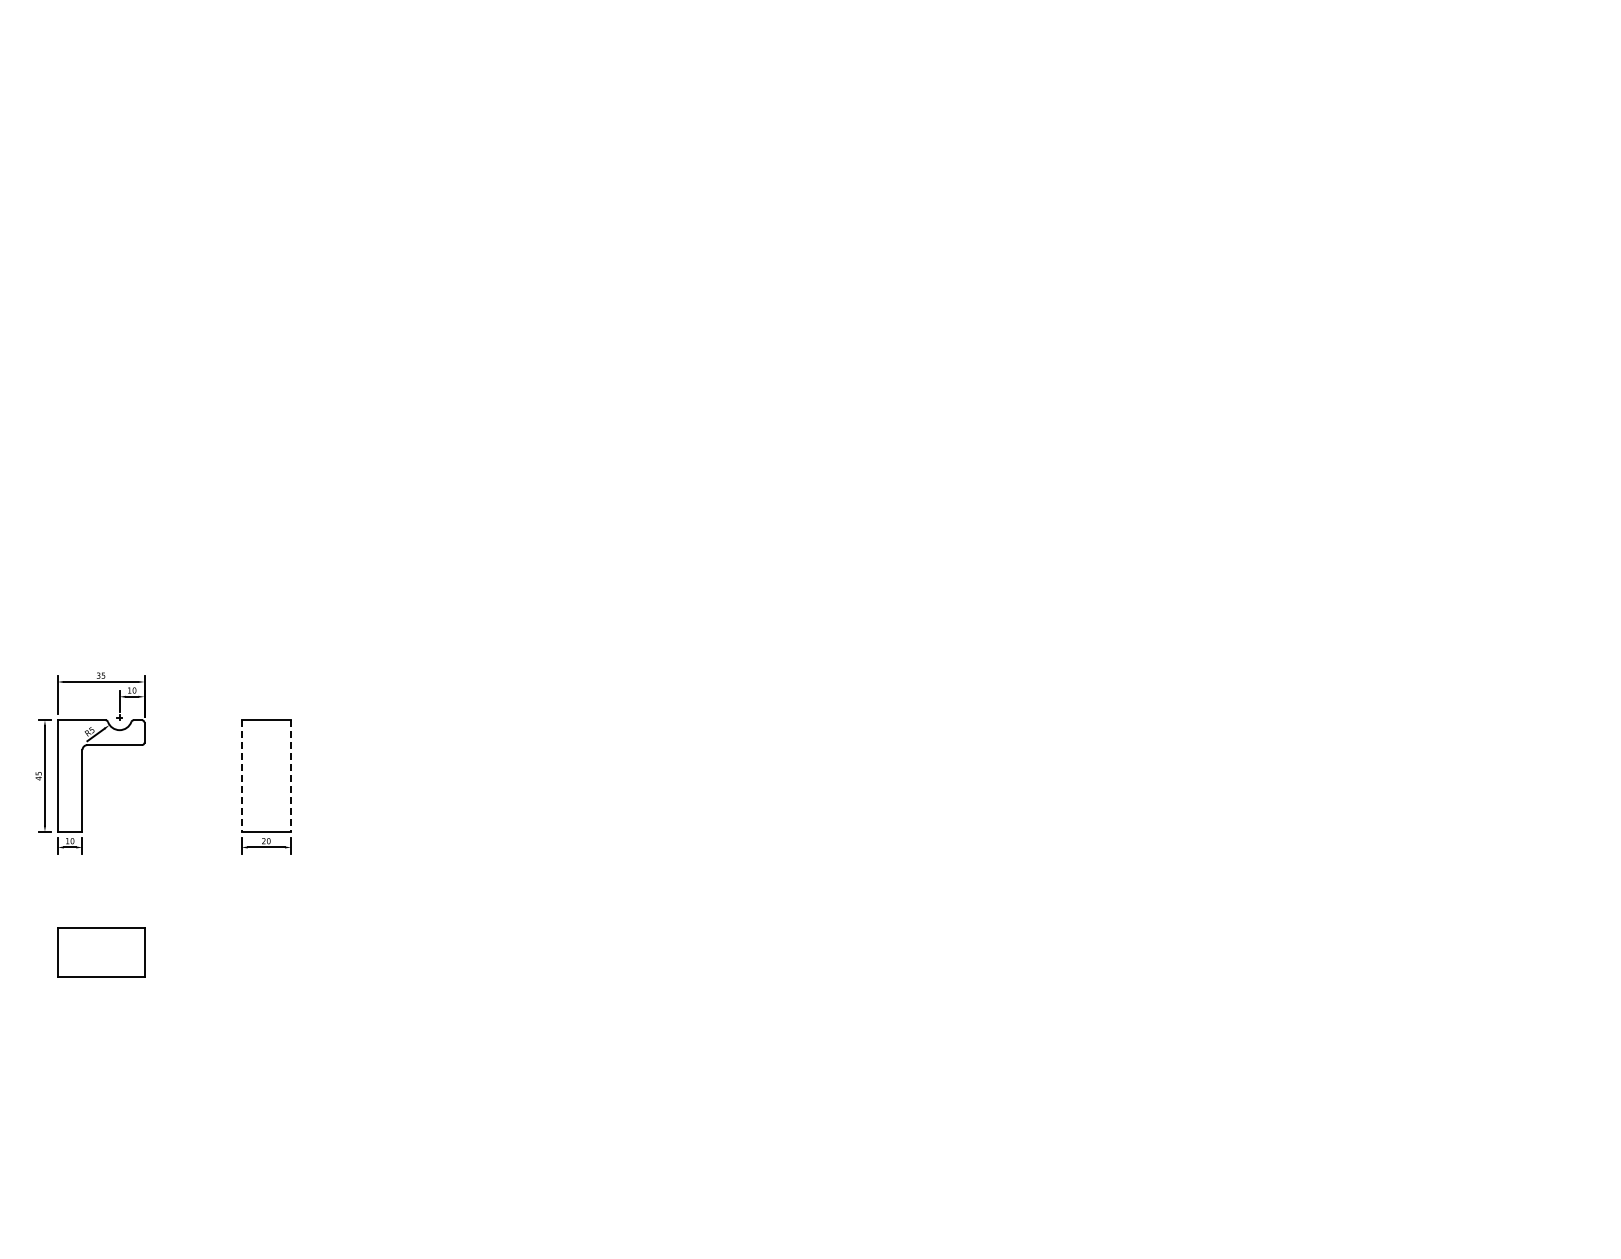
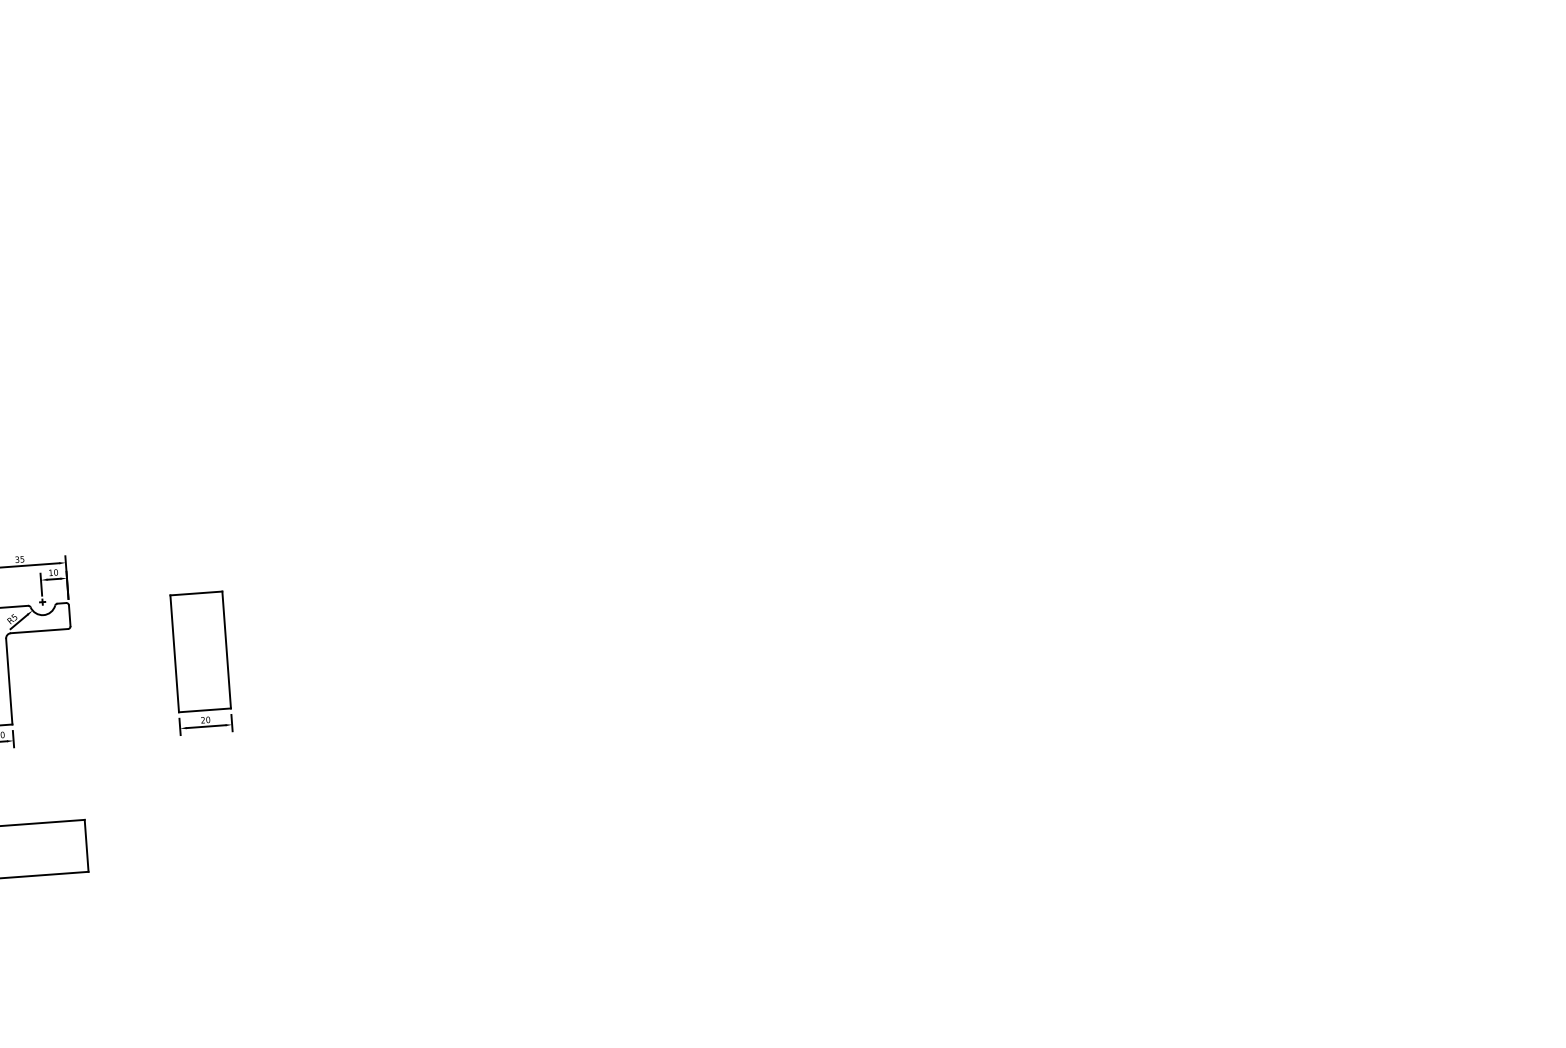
line: (241, 776) -> (174, 654), dashed -> solid
line: (291, 776) -> (227, 650), dashed -> solid

